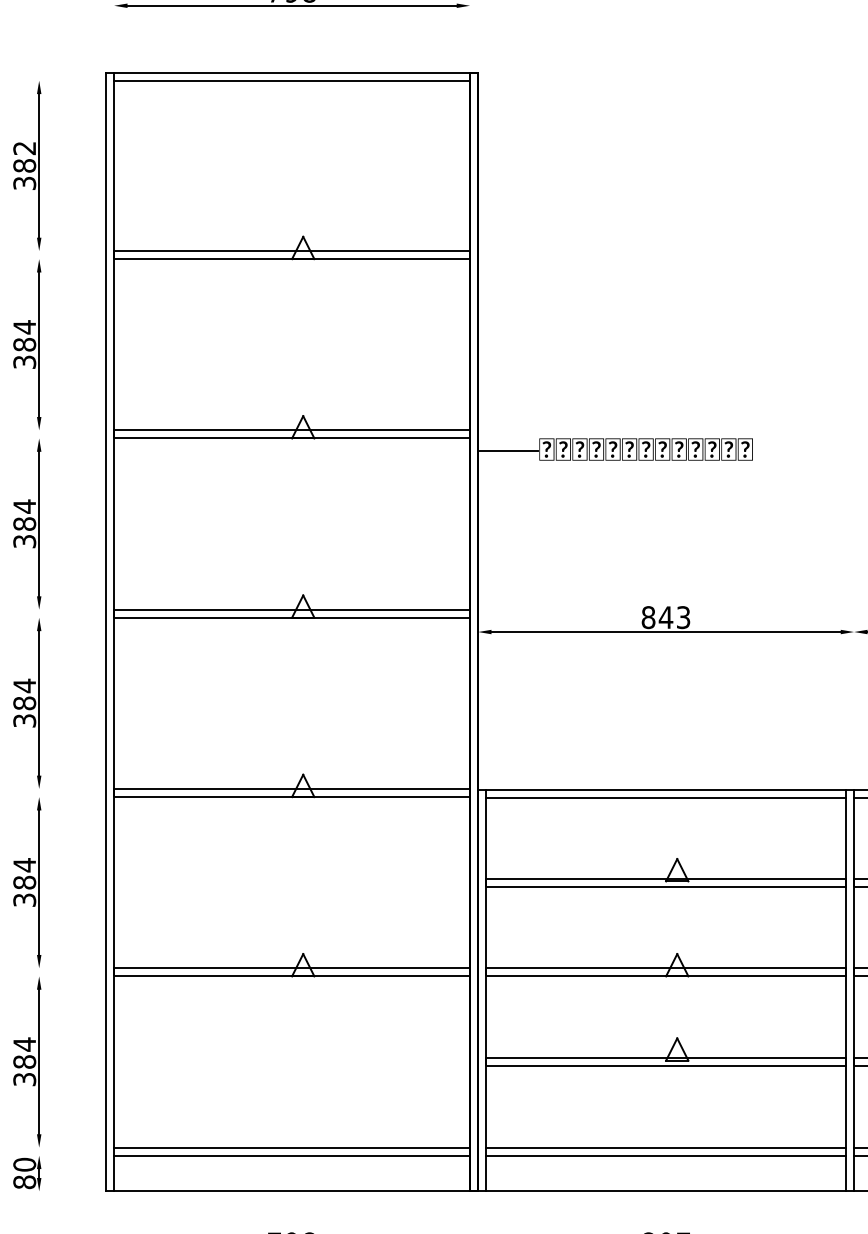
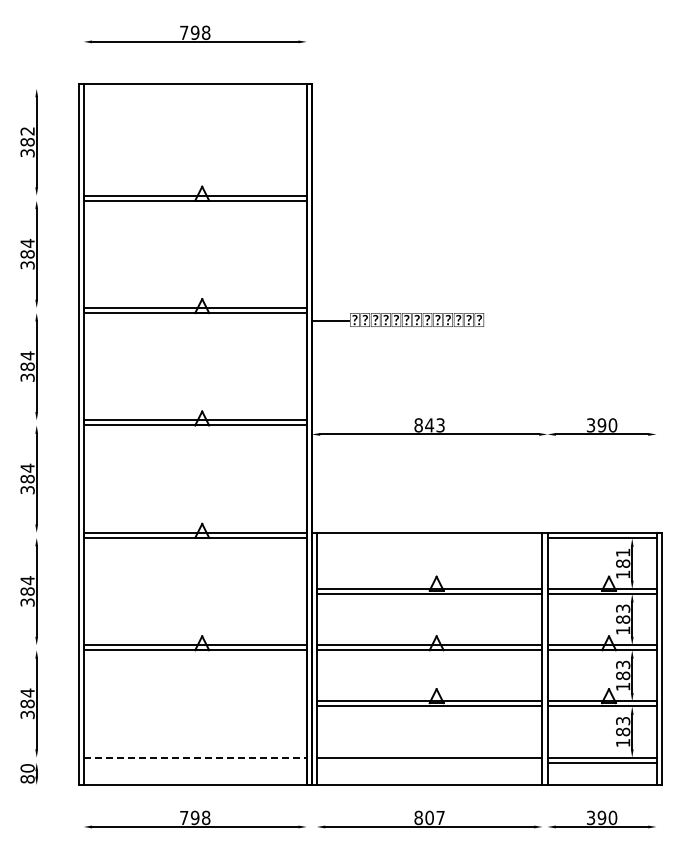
line: (290, 80) -> (194, 88), removed
line: (665, 798) -> (429, 538), removed
line: (292, 1147) -> (195, 757), solid -> dashed
line: (290, 1155) -> (194, 762), removed
line: (665, 1155) -> (429, 762), removed

